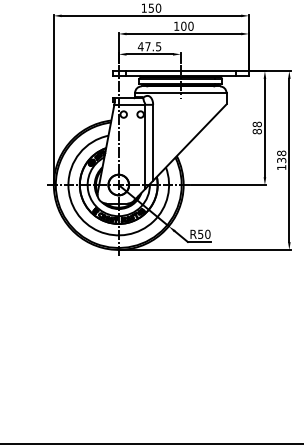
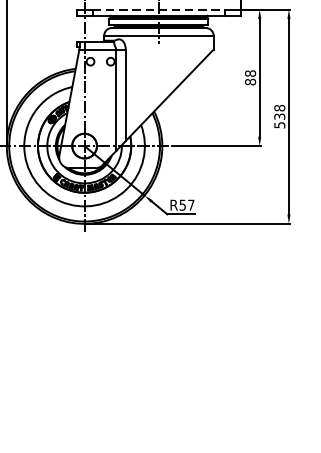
line: (181, 71) -> (159, 10), solid -> dashed
text: (281, 167) -> (279, 125), 138 -> 538
text: (207, 233) -> (190, 204), R50 -> R57

